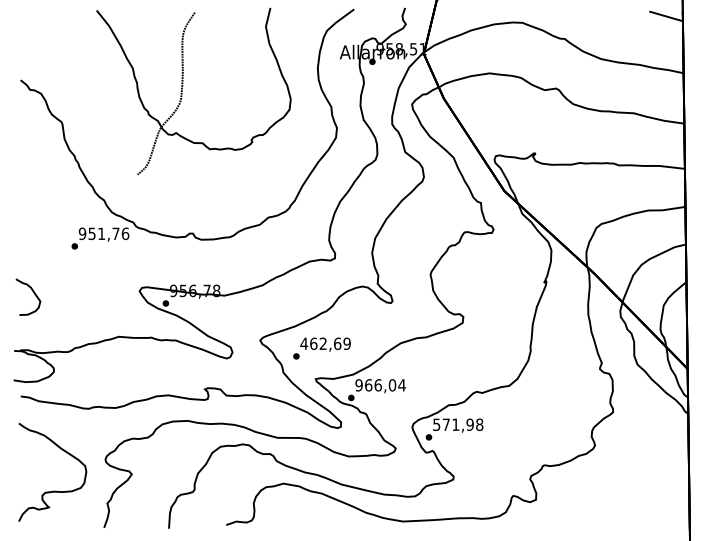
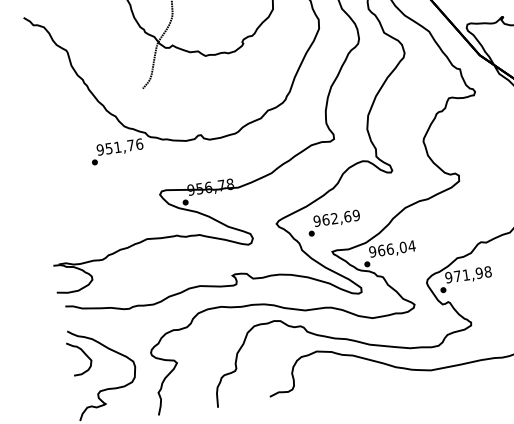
curve: (33, 293) -> (84, 354), moved
text: (304, 343) -> (317, 220), 462,69 -> 962,69
text: (436, 424) -> (448, 277), 571,98 -> 971,98

